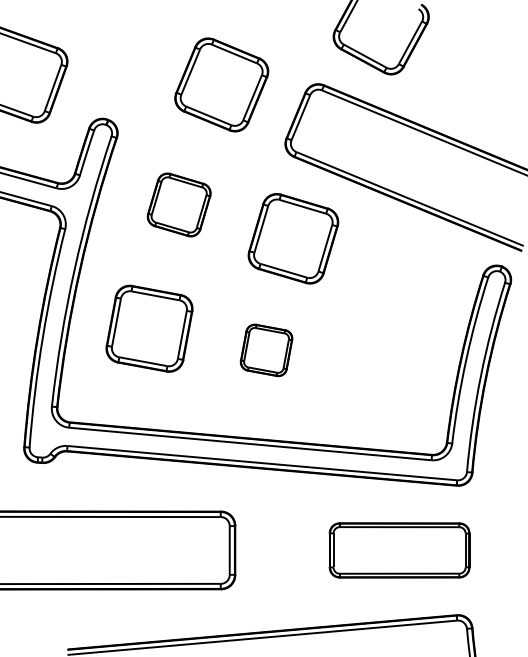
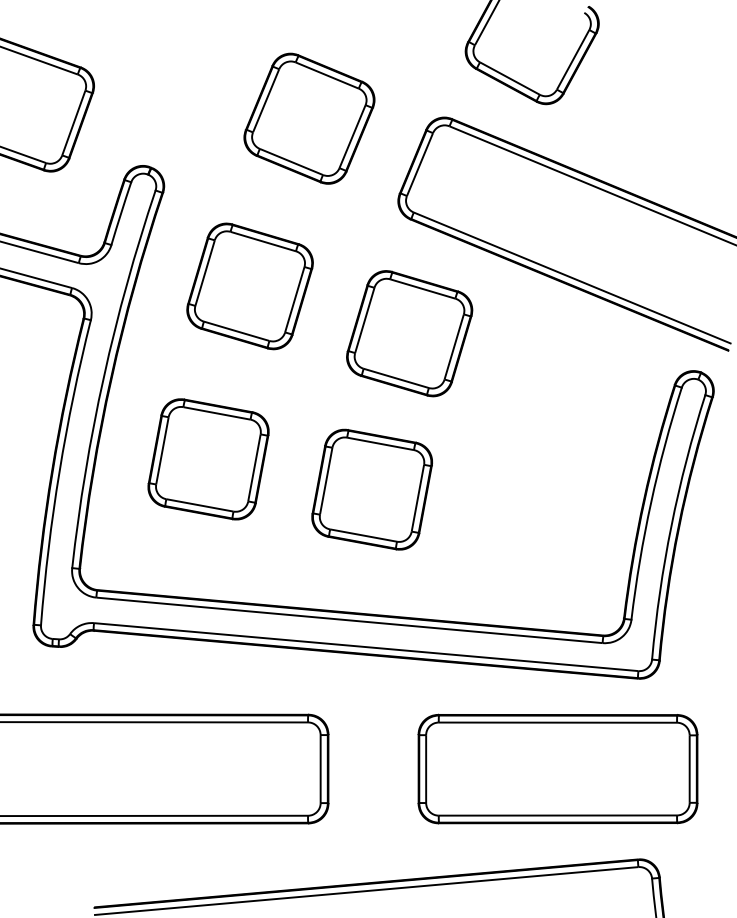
part: (178, 205) -> (249, 286), size x1.43
part: (266, 350) -> (371, 489), size x1.67
part: (399, 550) -> (557, 768), size x1.43

